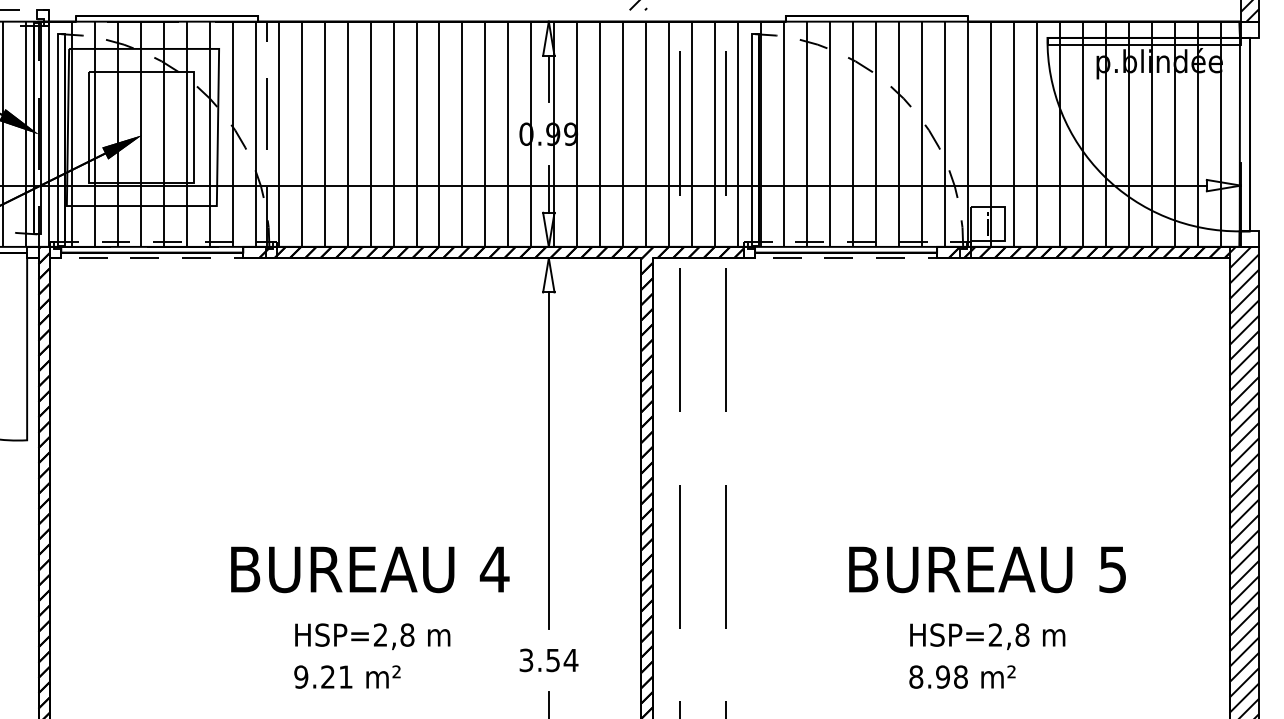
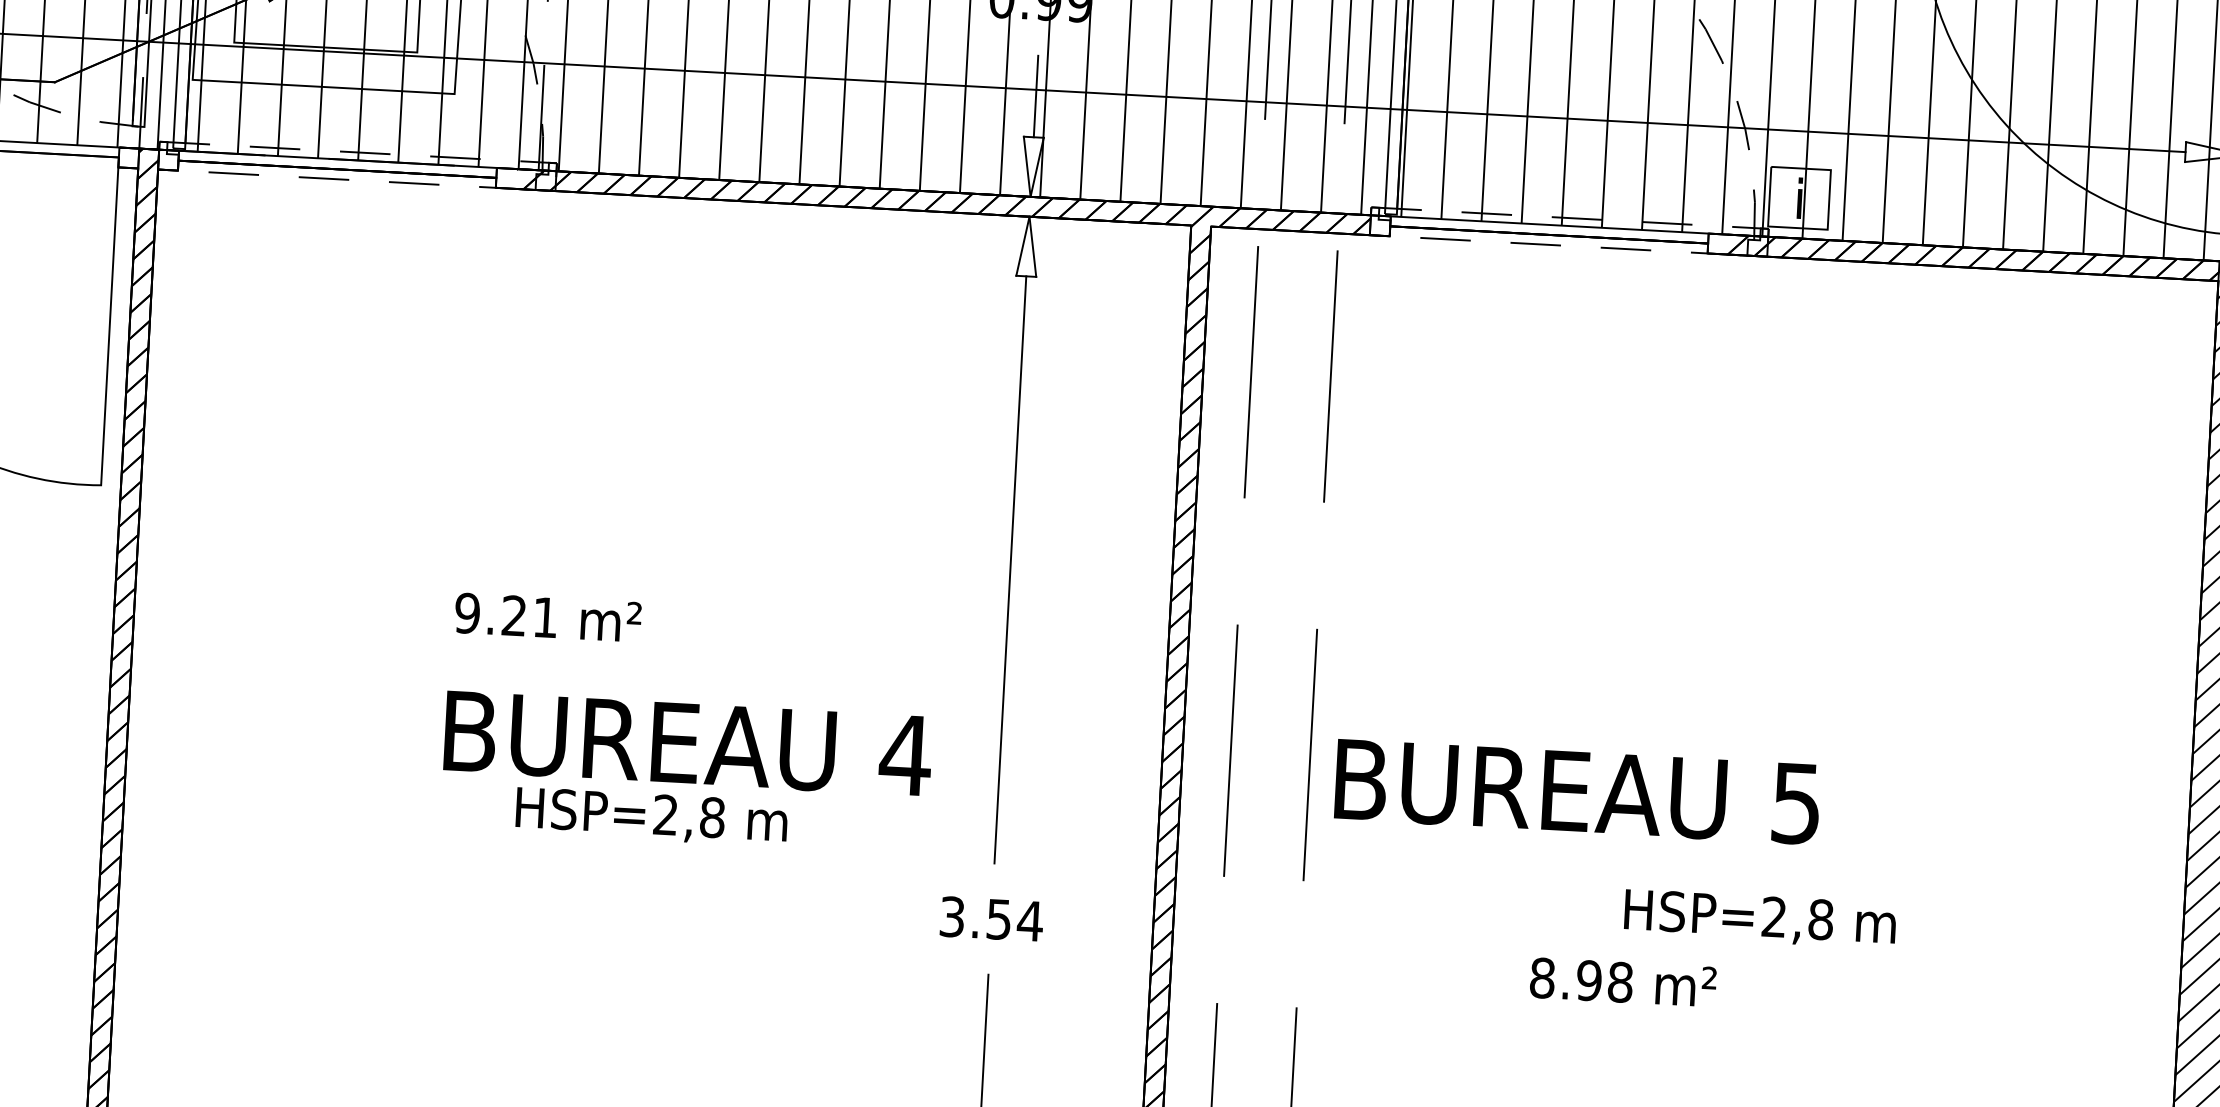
text: (987, 569) -> (1577, 791), moved
text: (372, 636) -> (651, 816), moved
text: (347, 676) -> (548, 616), moved
text: (962, 676) -> (1623, 981), moved

